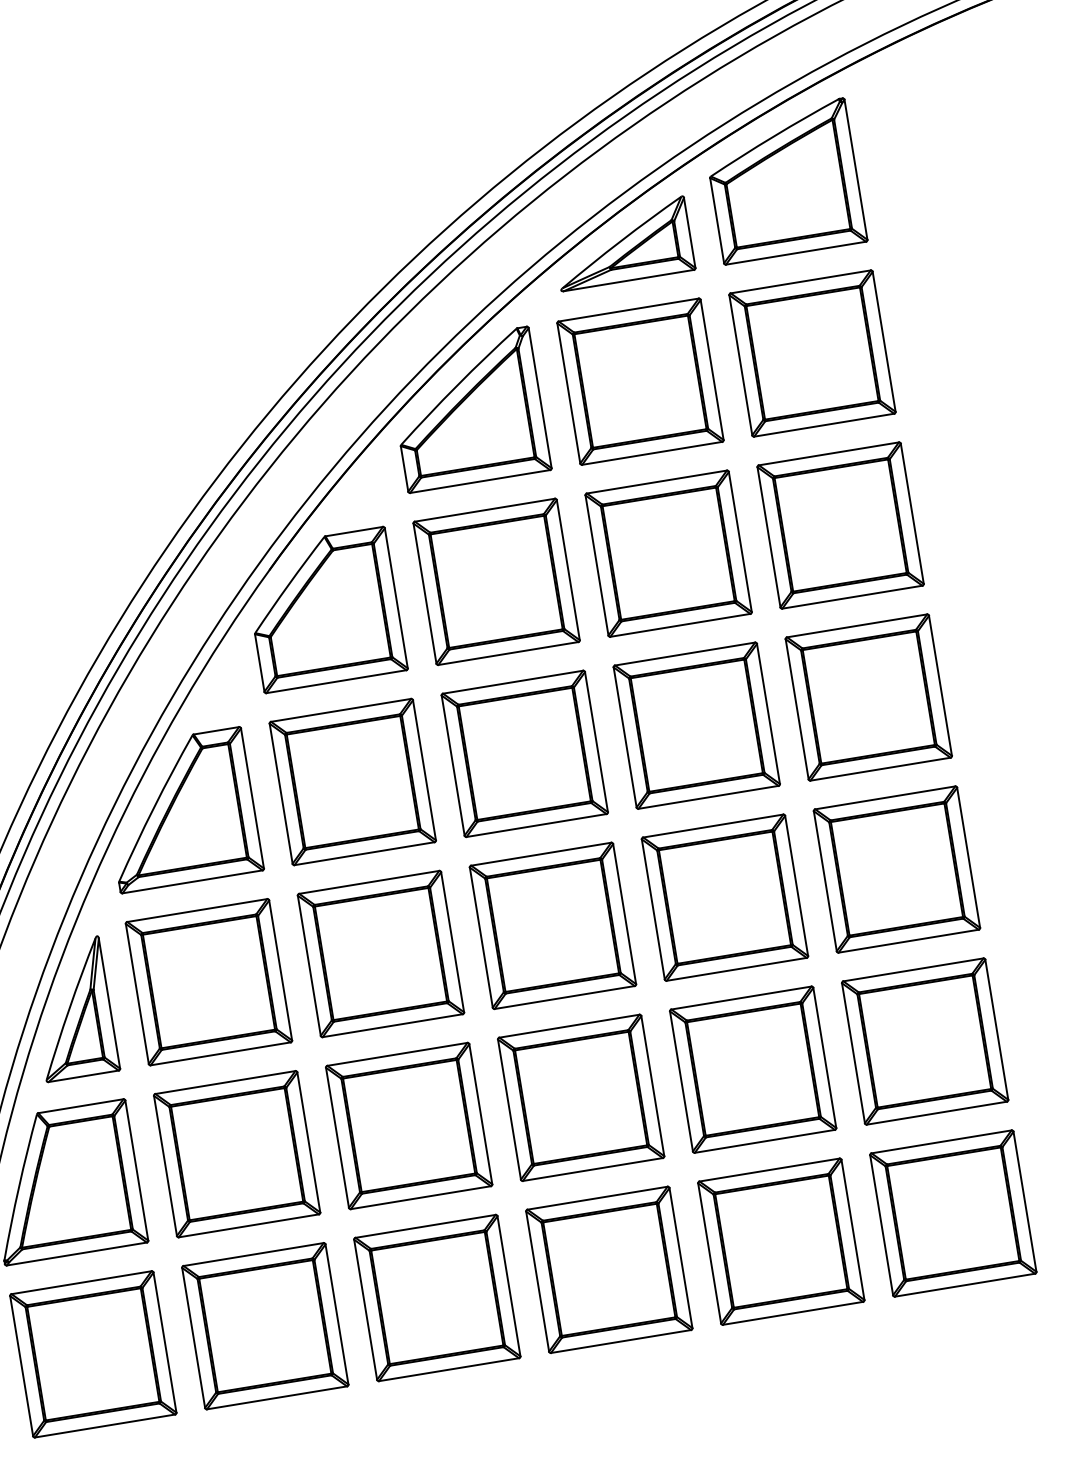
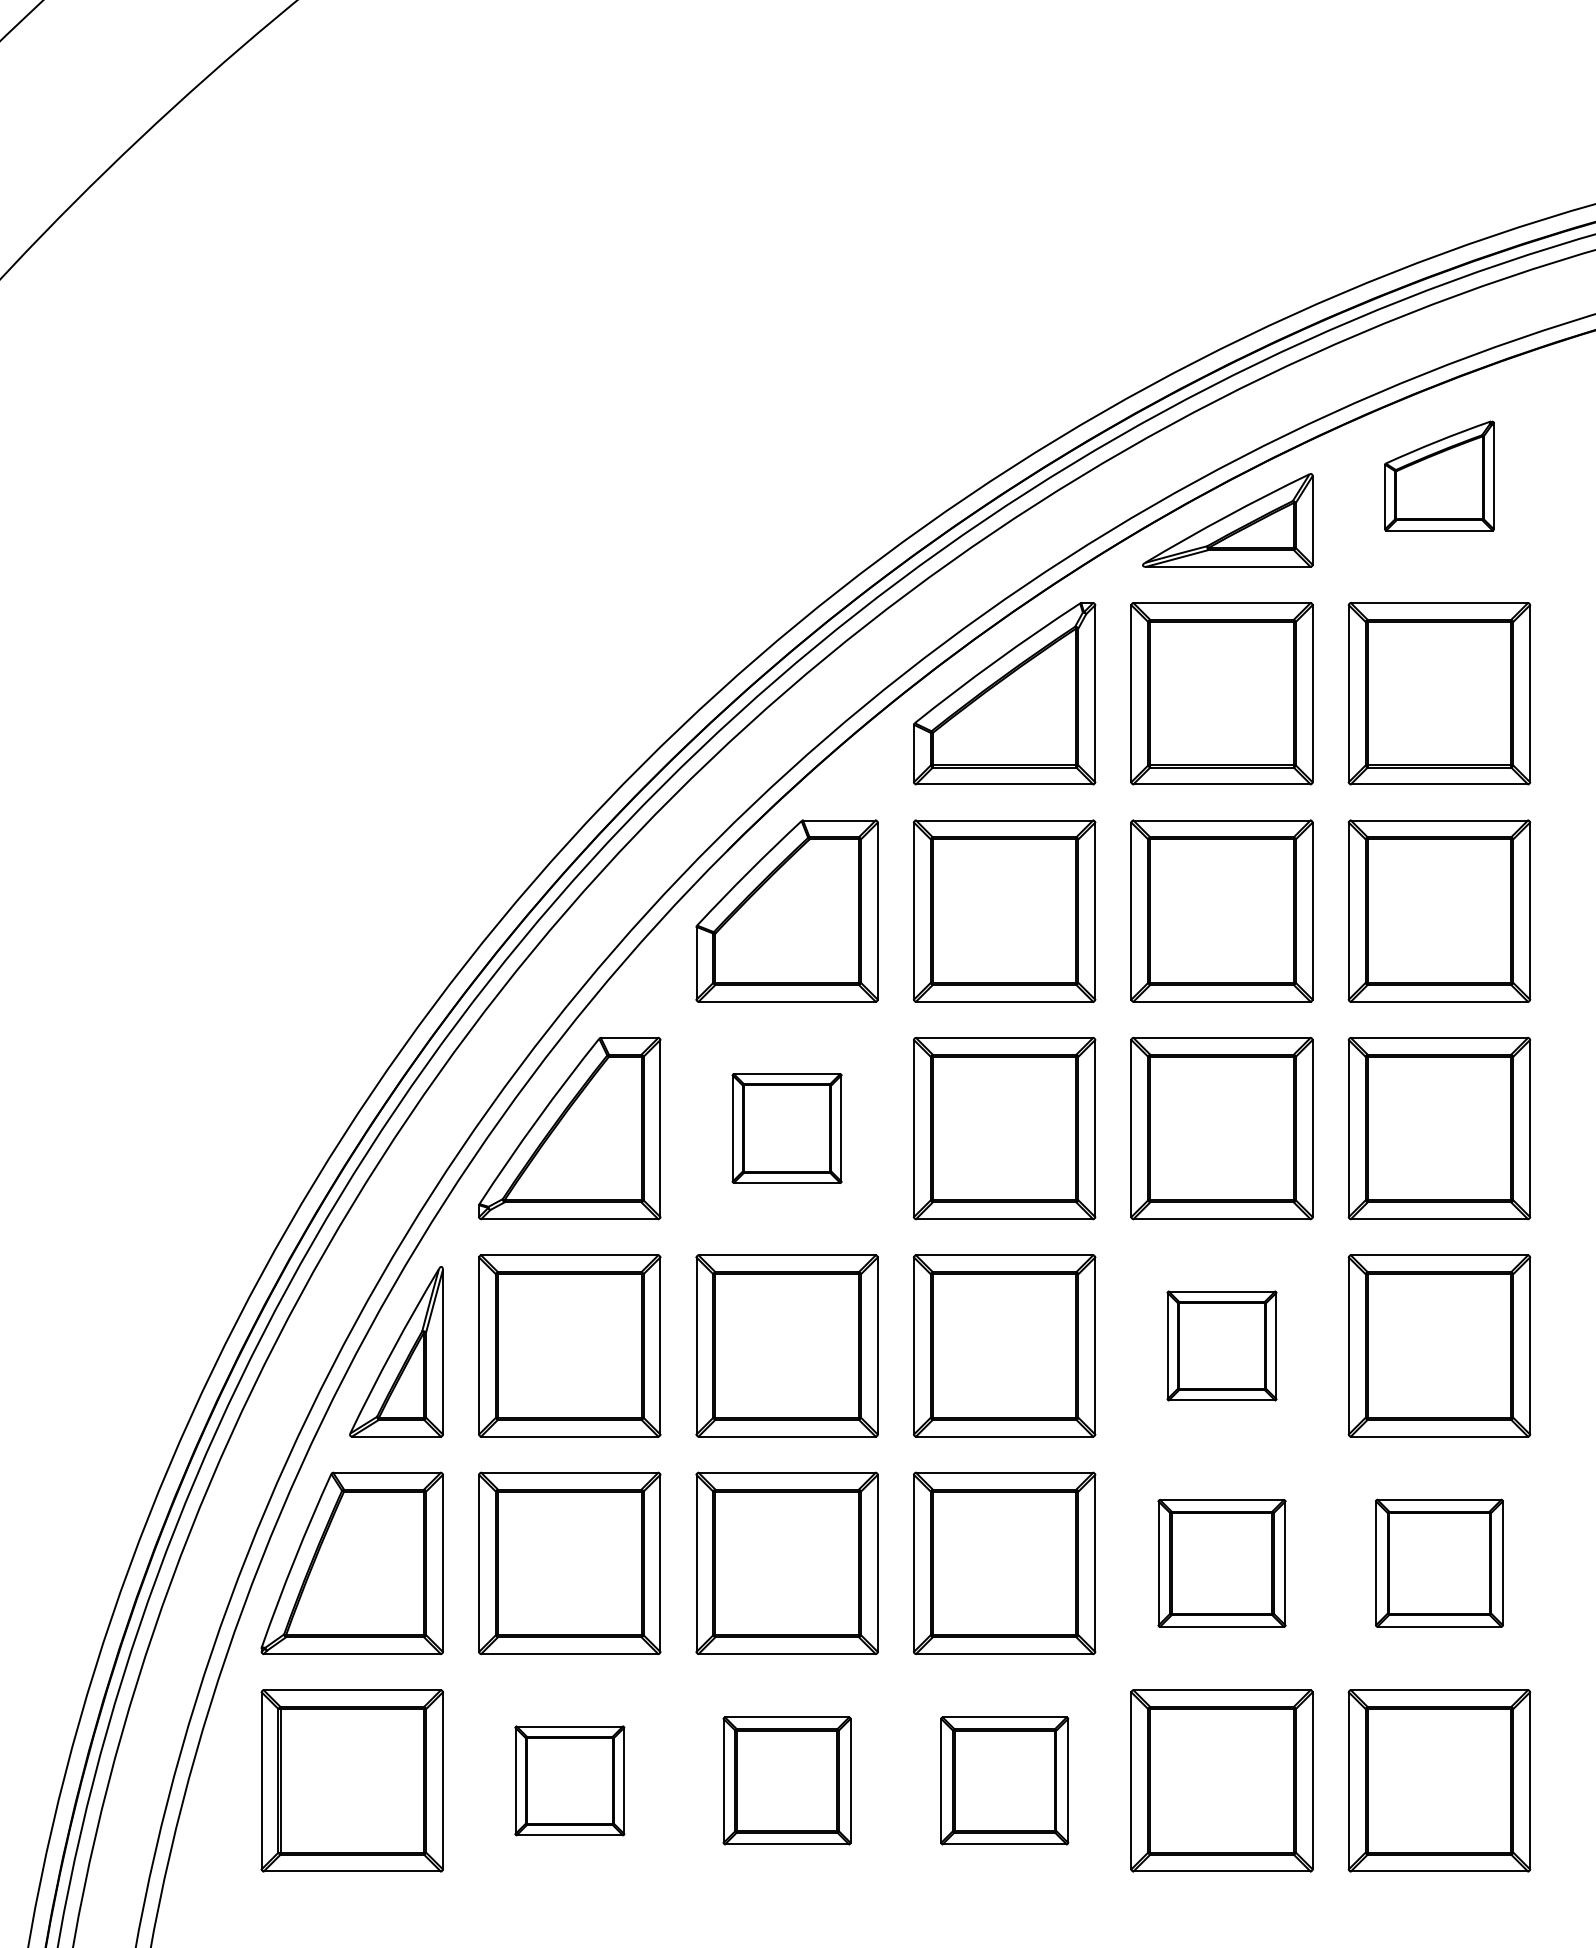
part: (784, 180) -> (1439, 475), size x0.6
part: (352, 782) -> (786, 1128), size x0.6
part: (724, 897) -> (1221, 1345), size x0.6
part: (925, 1040) -> (1439, 1562), size x0.7
part: (752, 1069) -> (1221, 1563), size x0.7
part: (609, 1269) -> (1004, 1780), size x0.7
part: (436, 1297) -> (786, 1780), size x0.7
part: (265, 1325) -> (569, 1780), size x0.6

